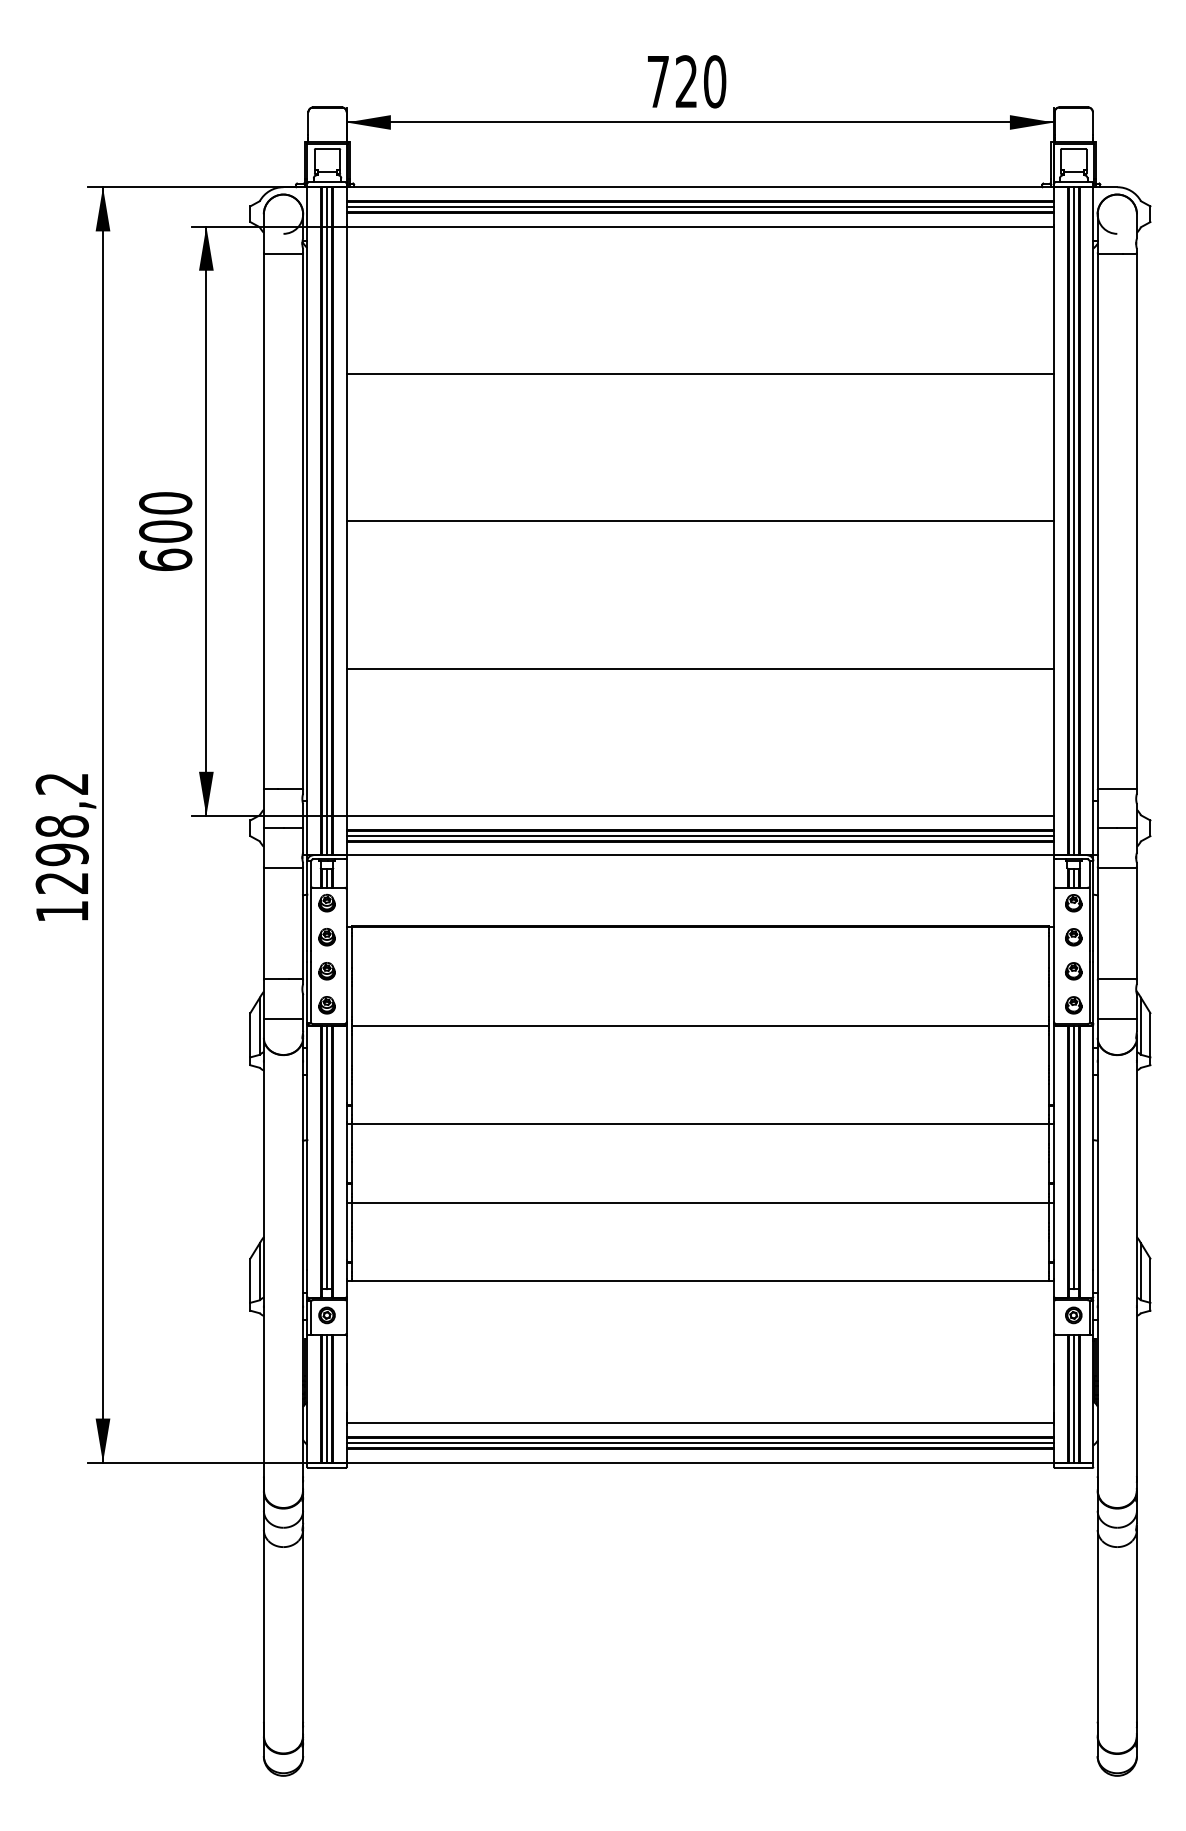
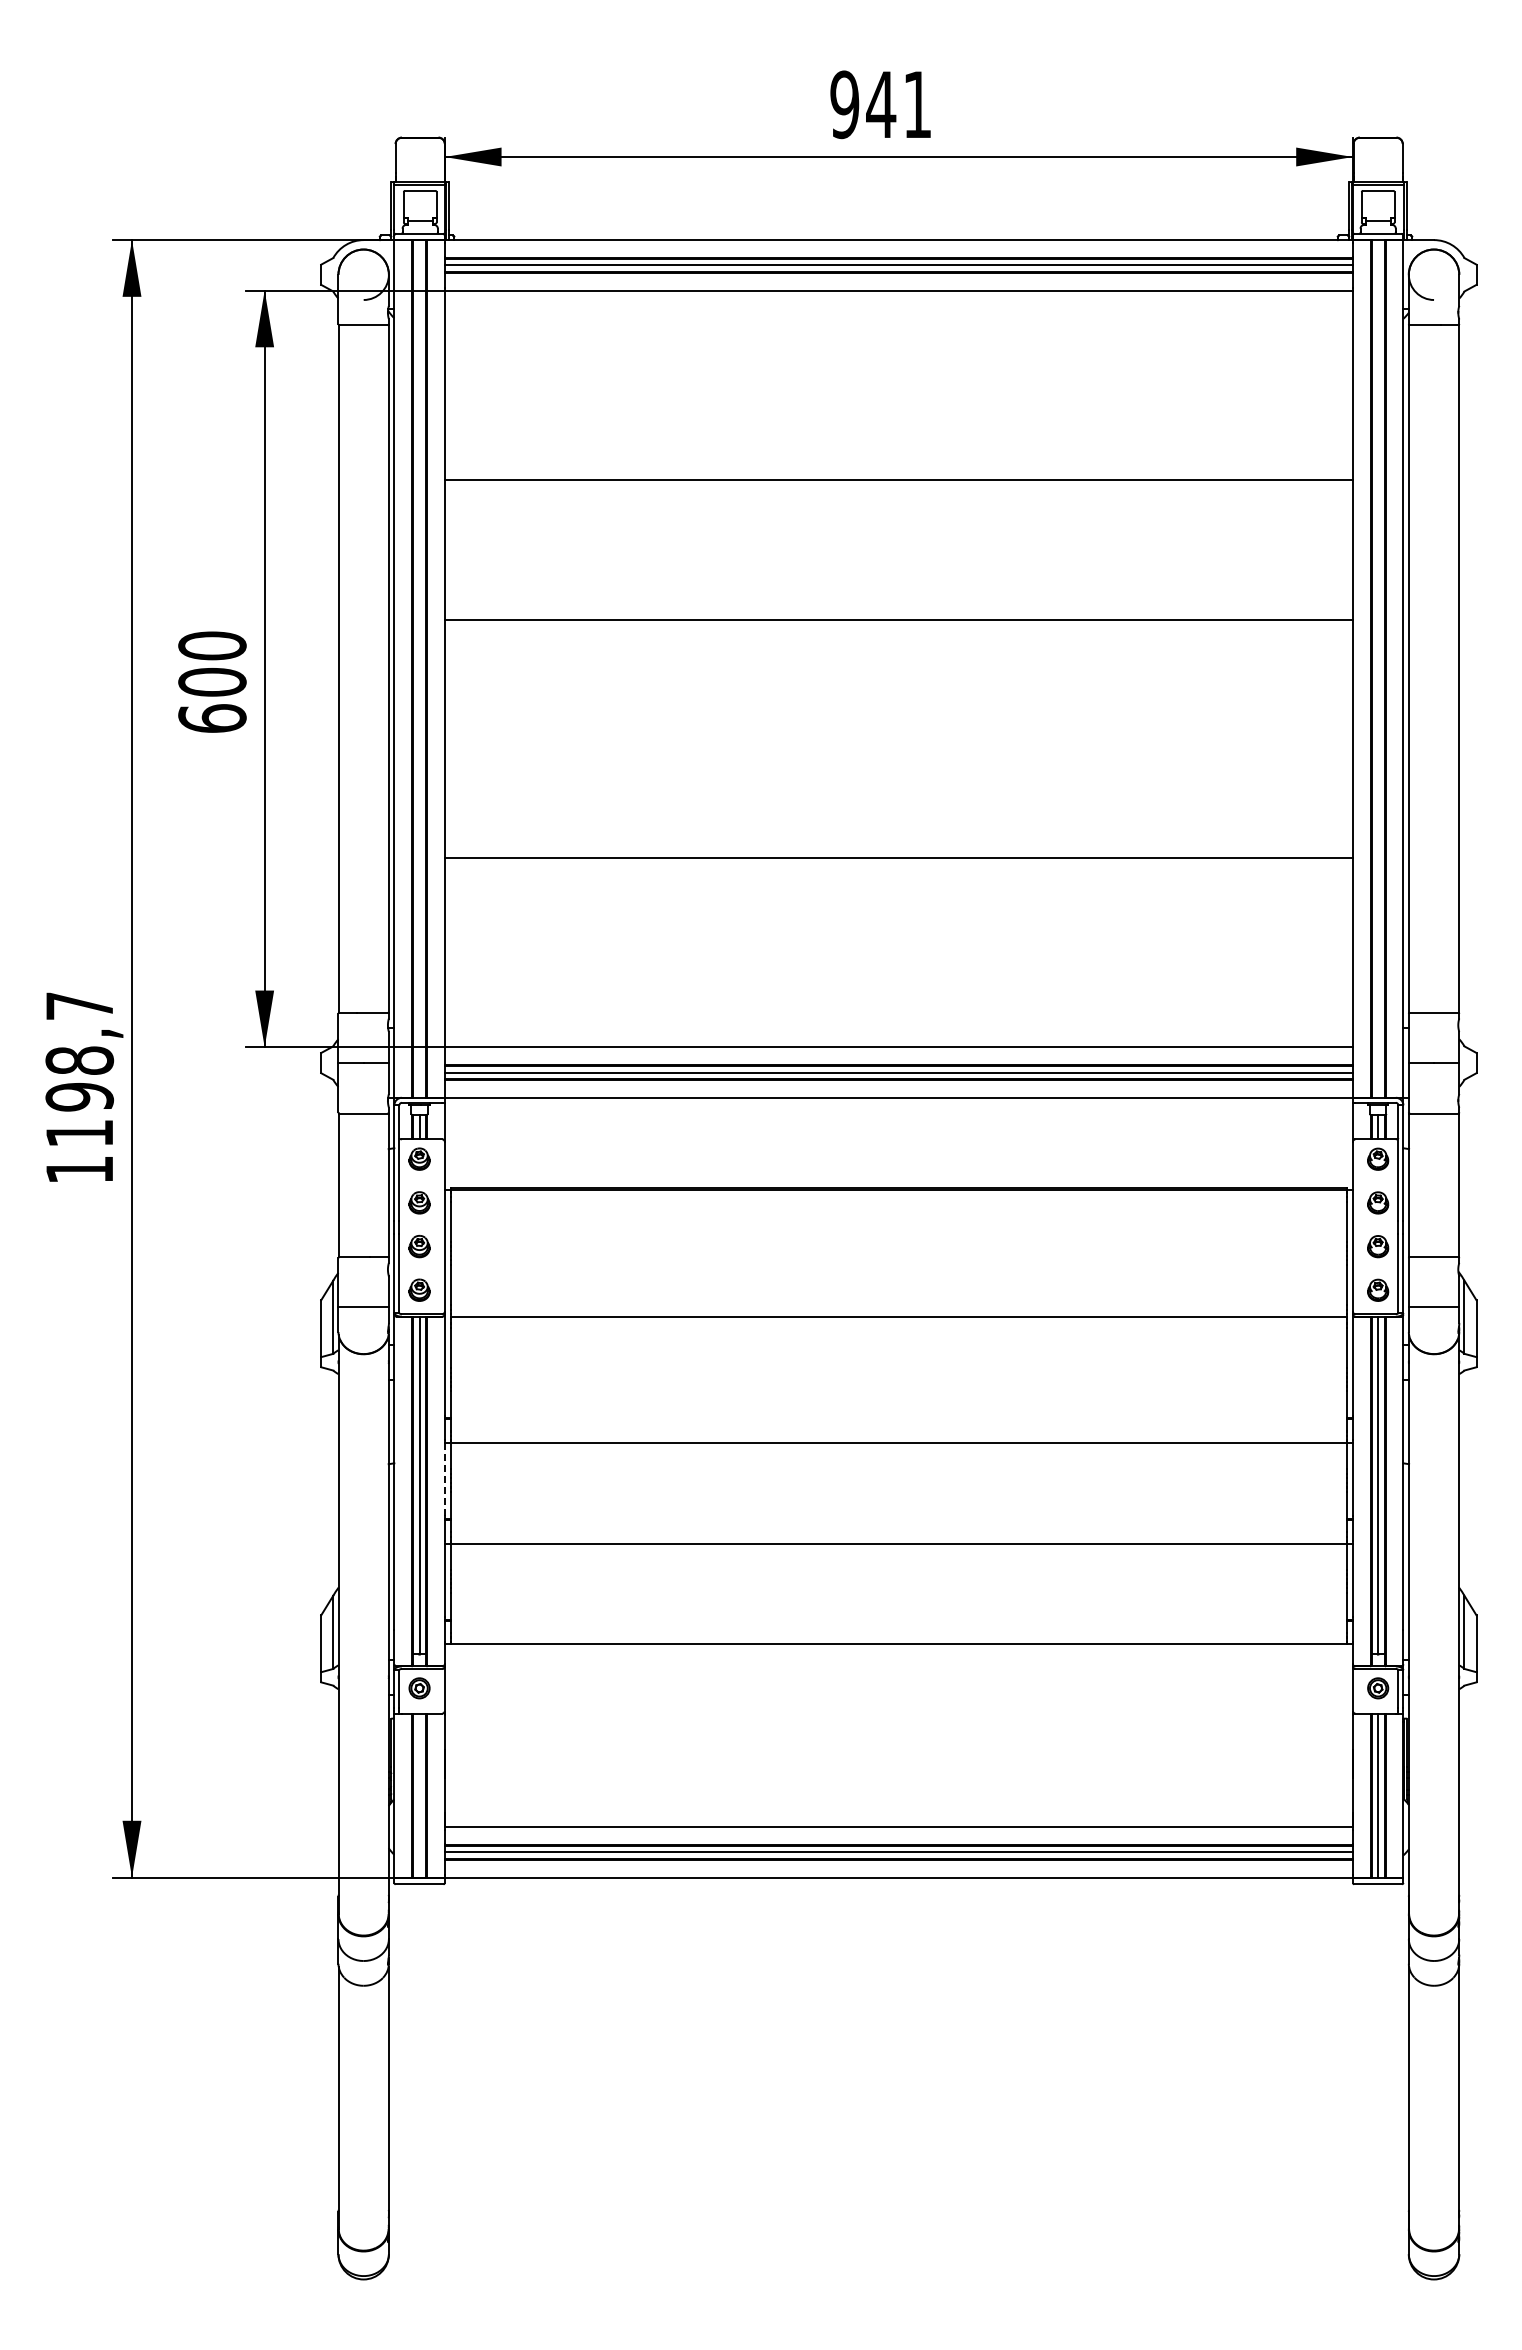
text: (686, 81) -> (881, 104), 720 -> 941
line: (326, 520) -> (419, 668), removed
line: (700, 520) -> (898, 619), moved
line: (1074, 520) -> (1378, 668), removed
text: (61, 833) -> (78, 1069), 1298,2 -> 1198,7
line: (346, 1152) -> (444, 1479), solid -> dashed
line: (326, 1398) -> (419, 1795), removed

